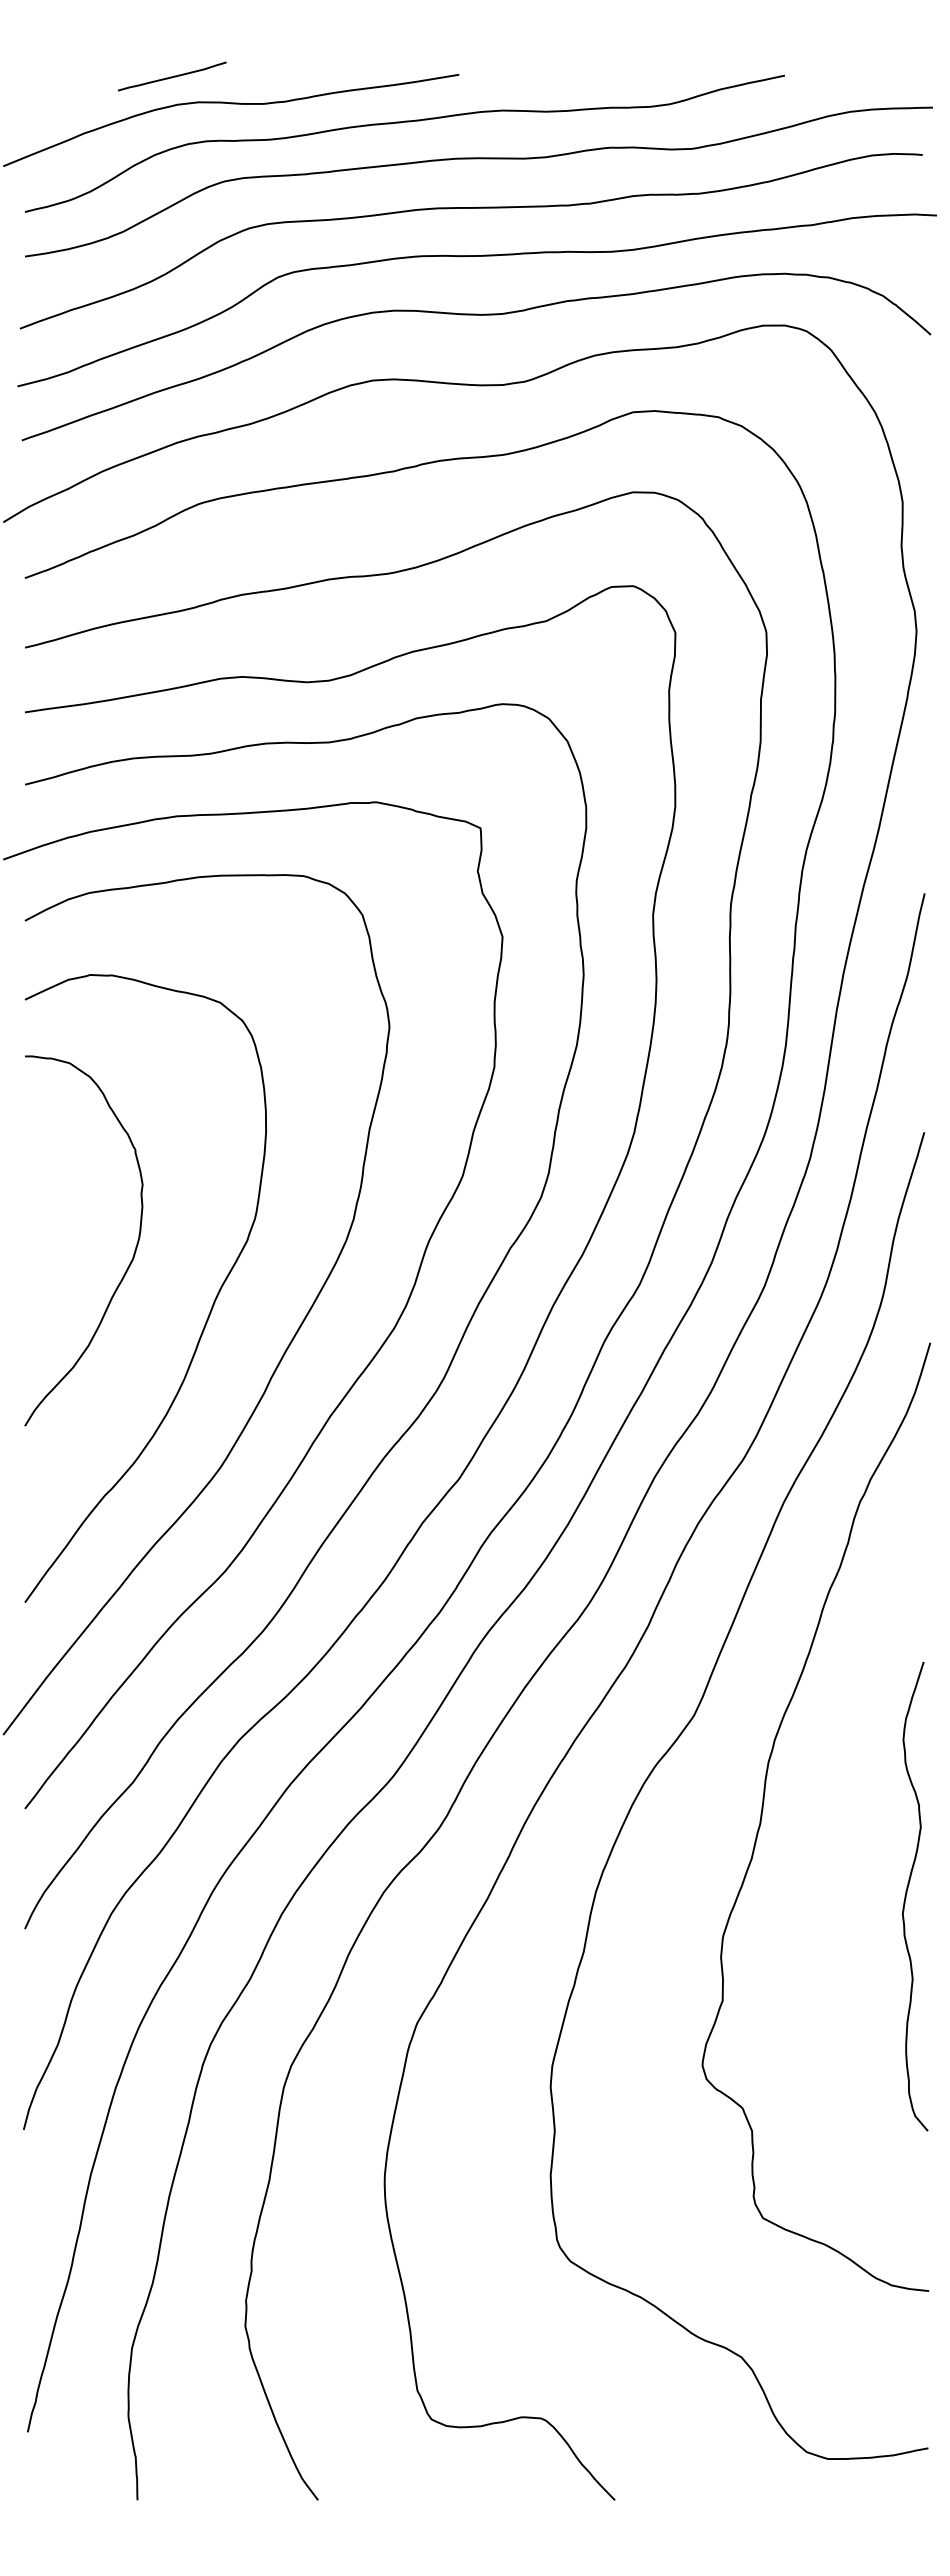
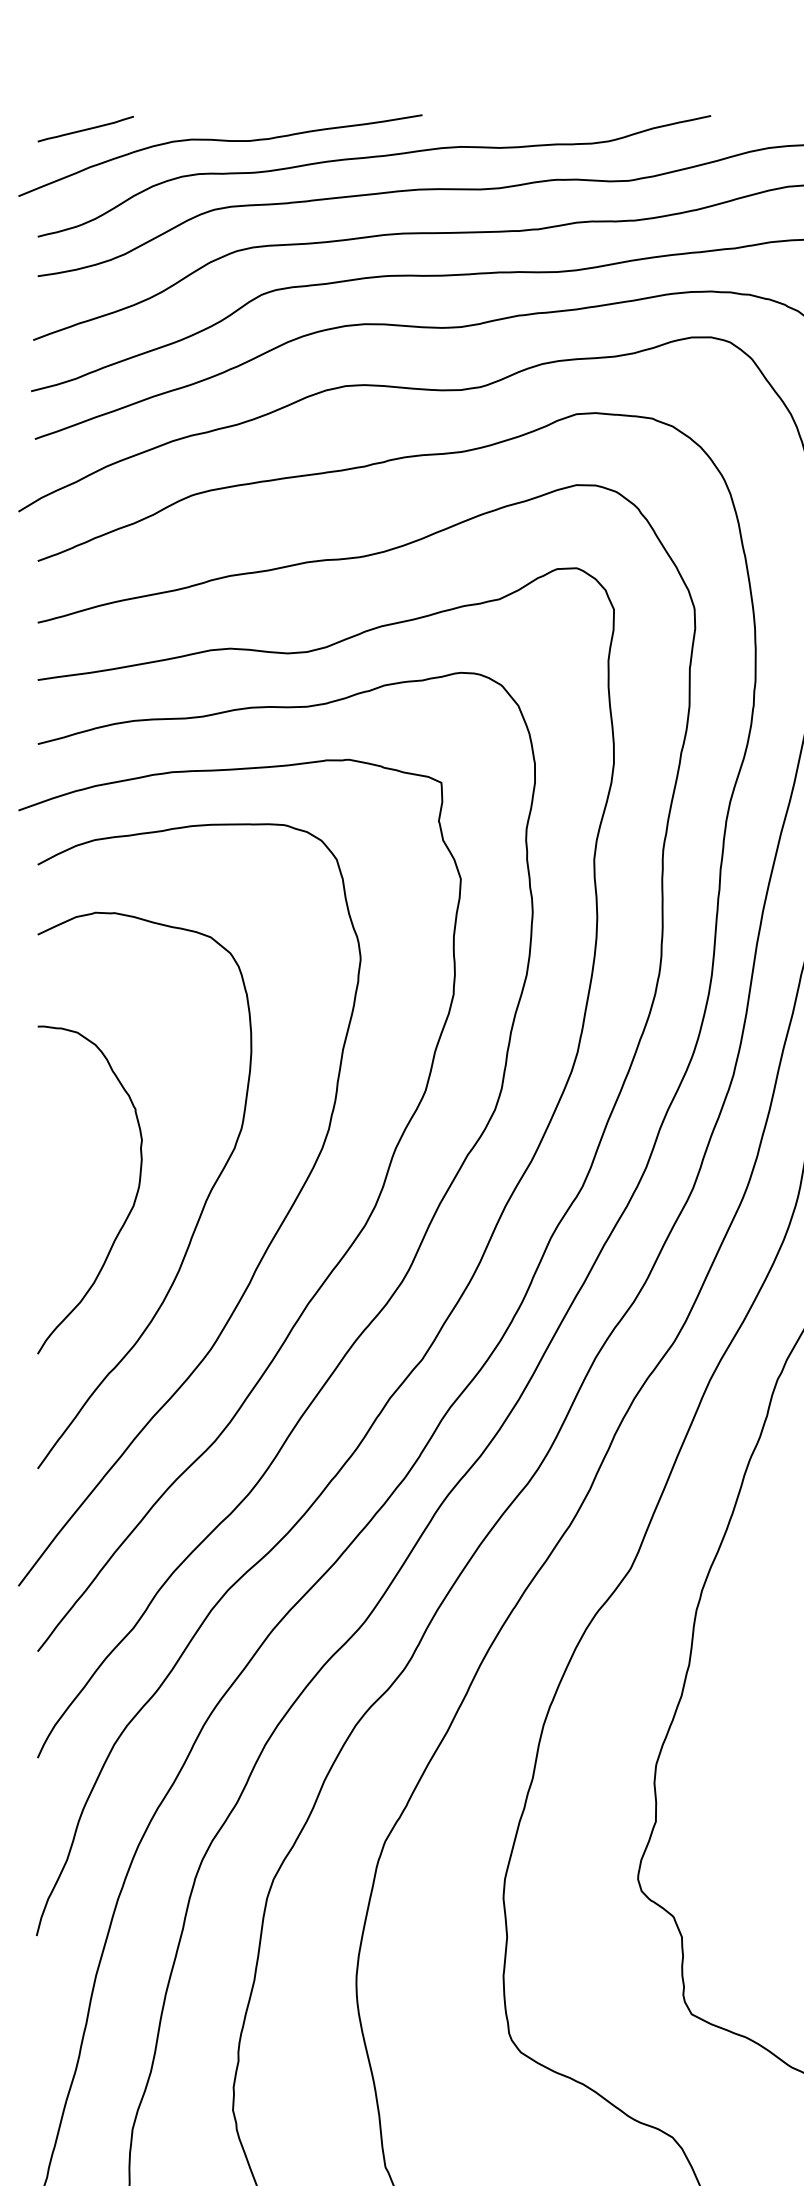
curve: (172, 76) -> (86, 129), moved
curve: (129, 1263) -> (130, 1210), moved

